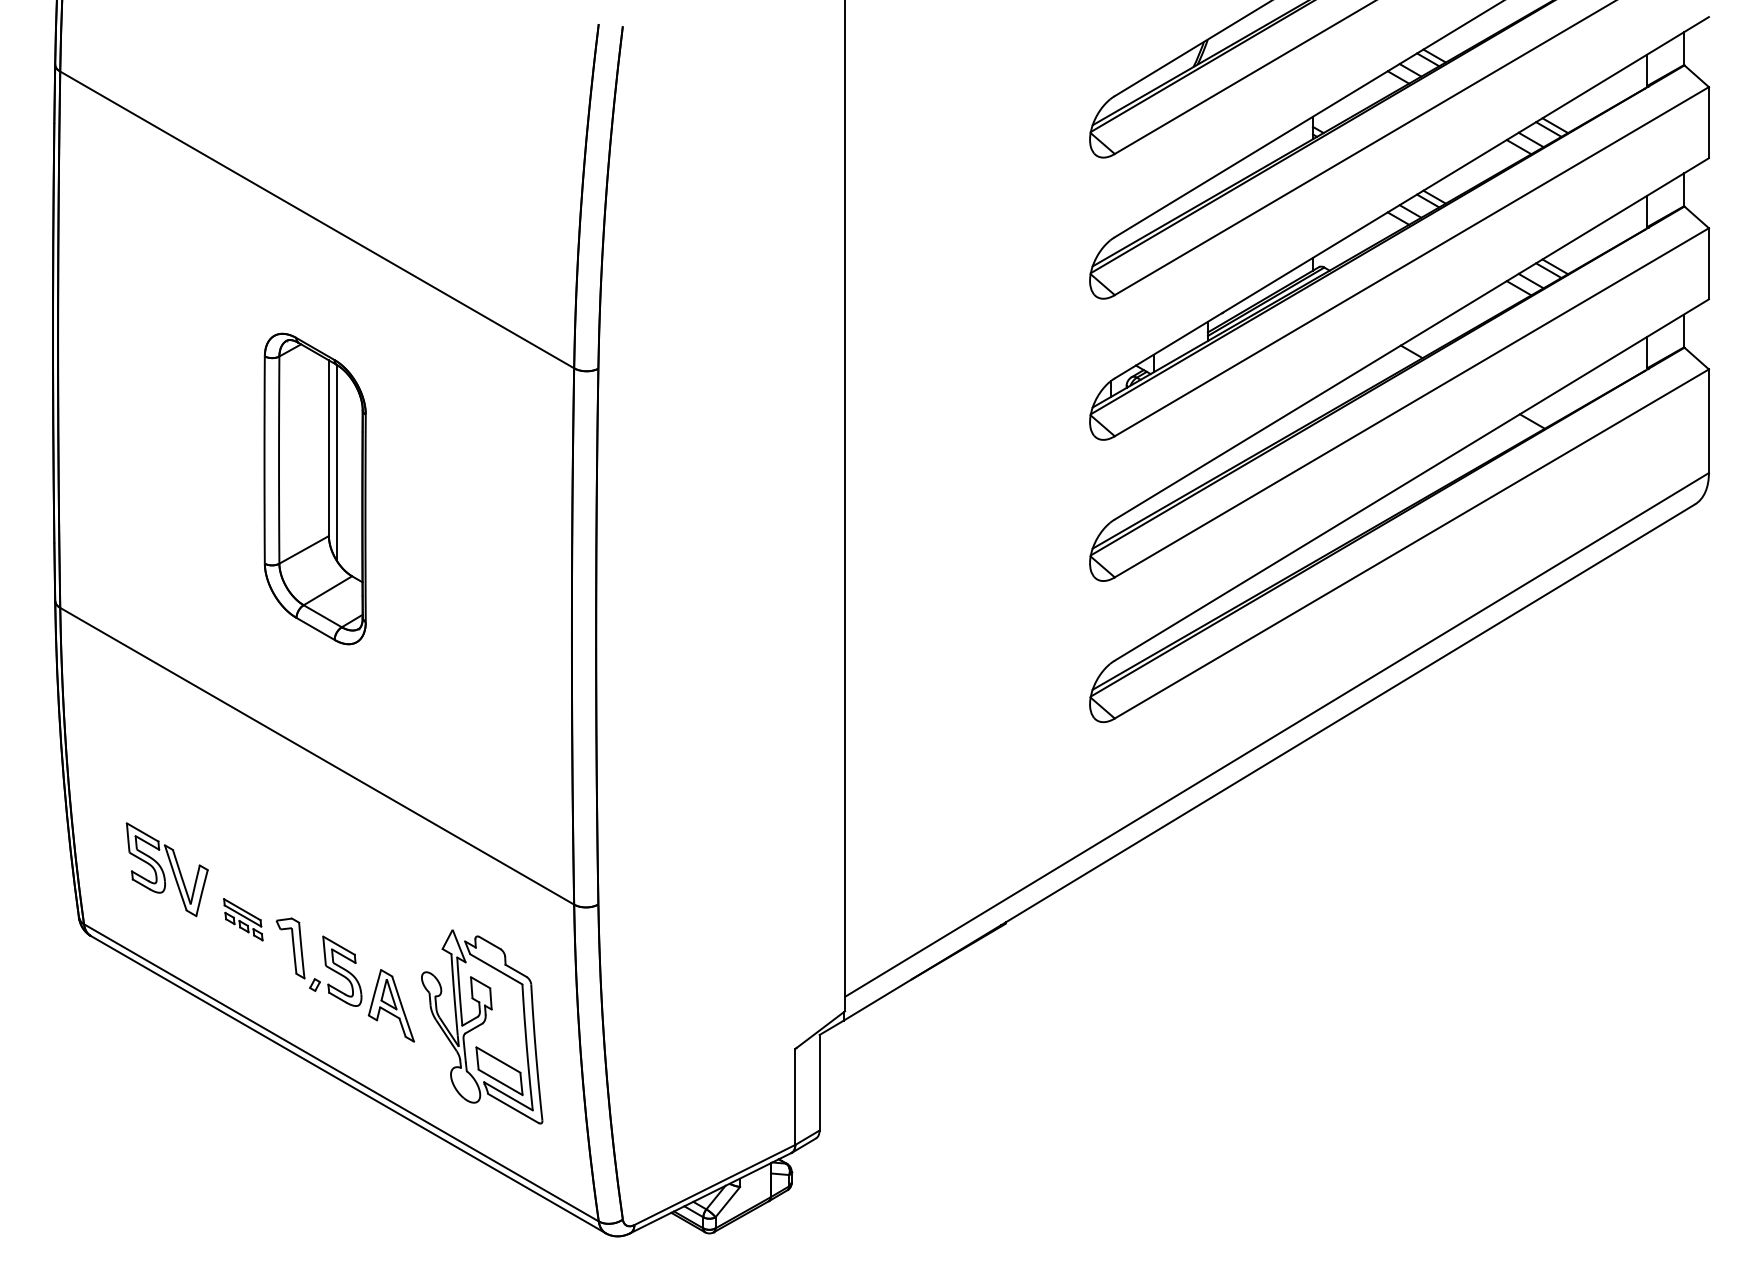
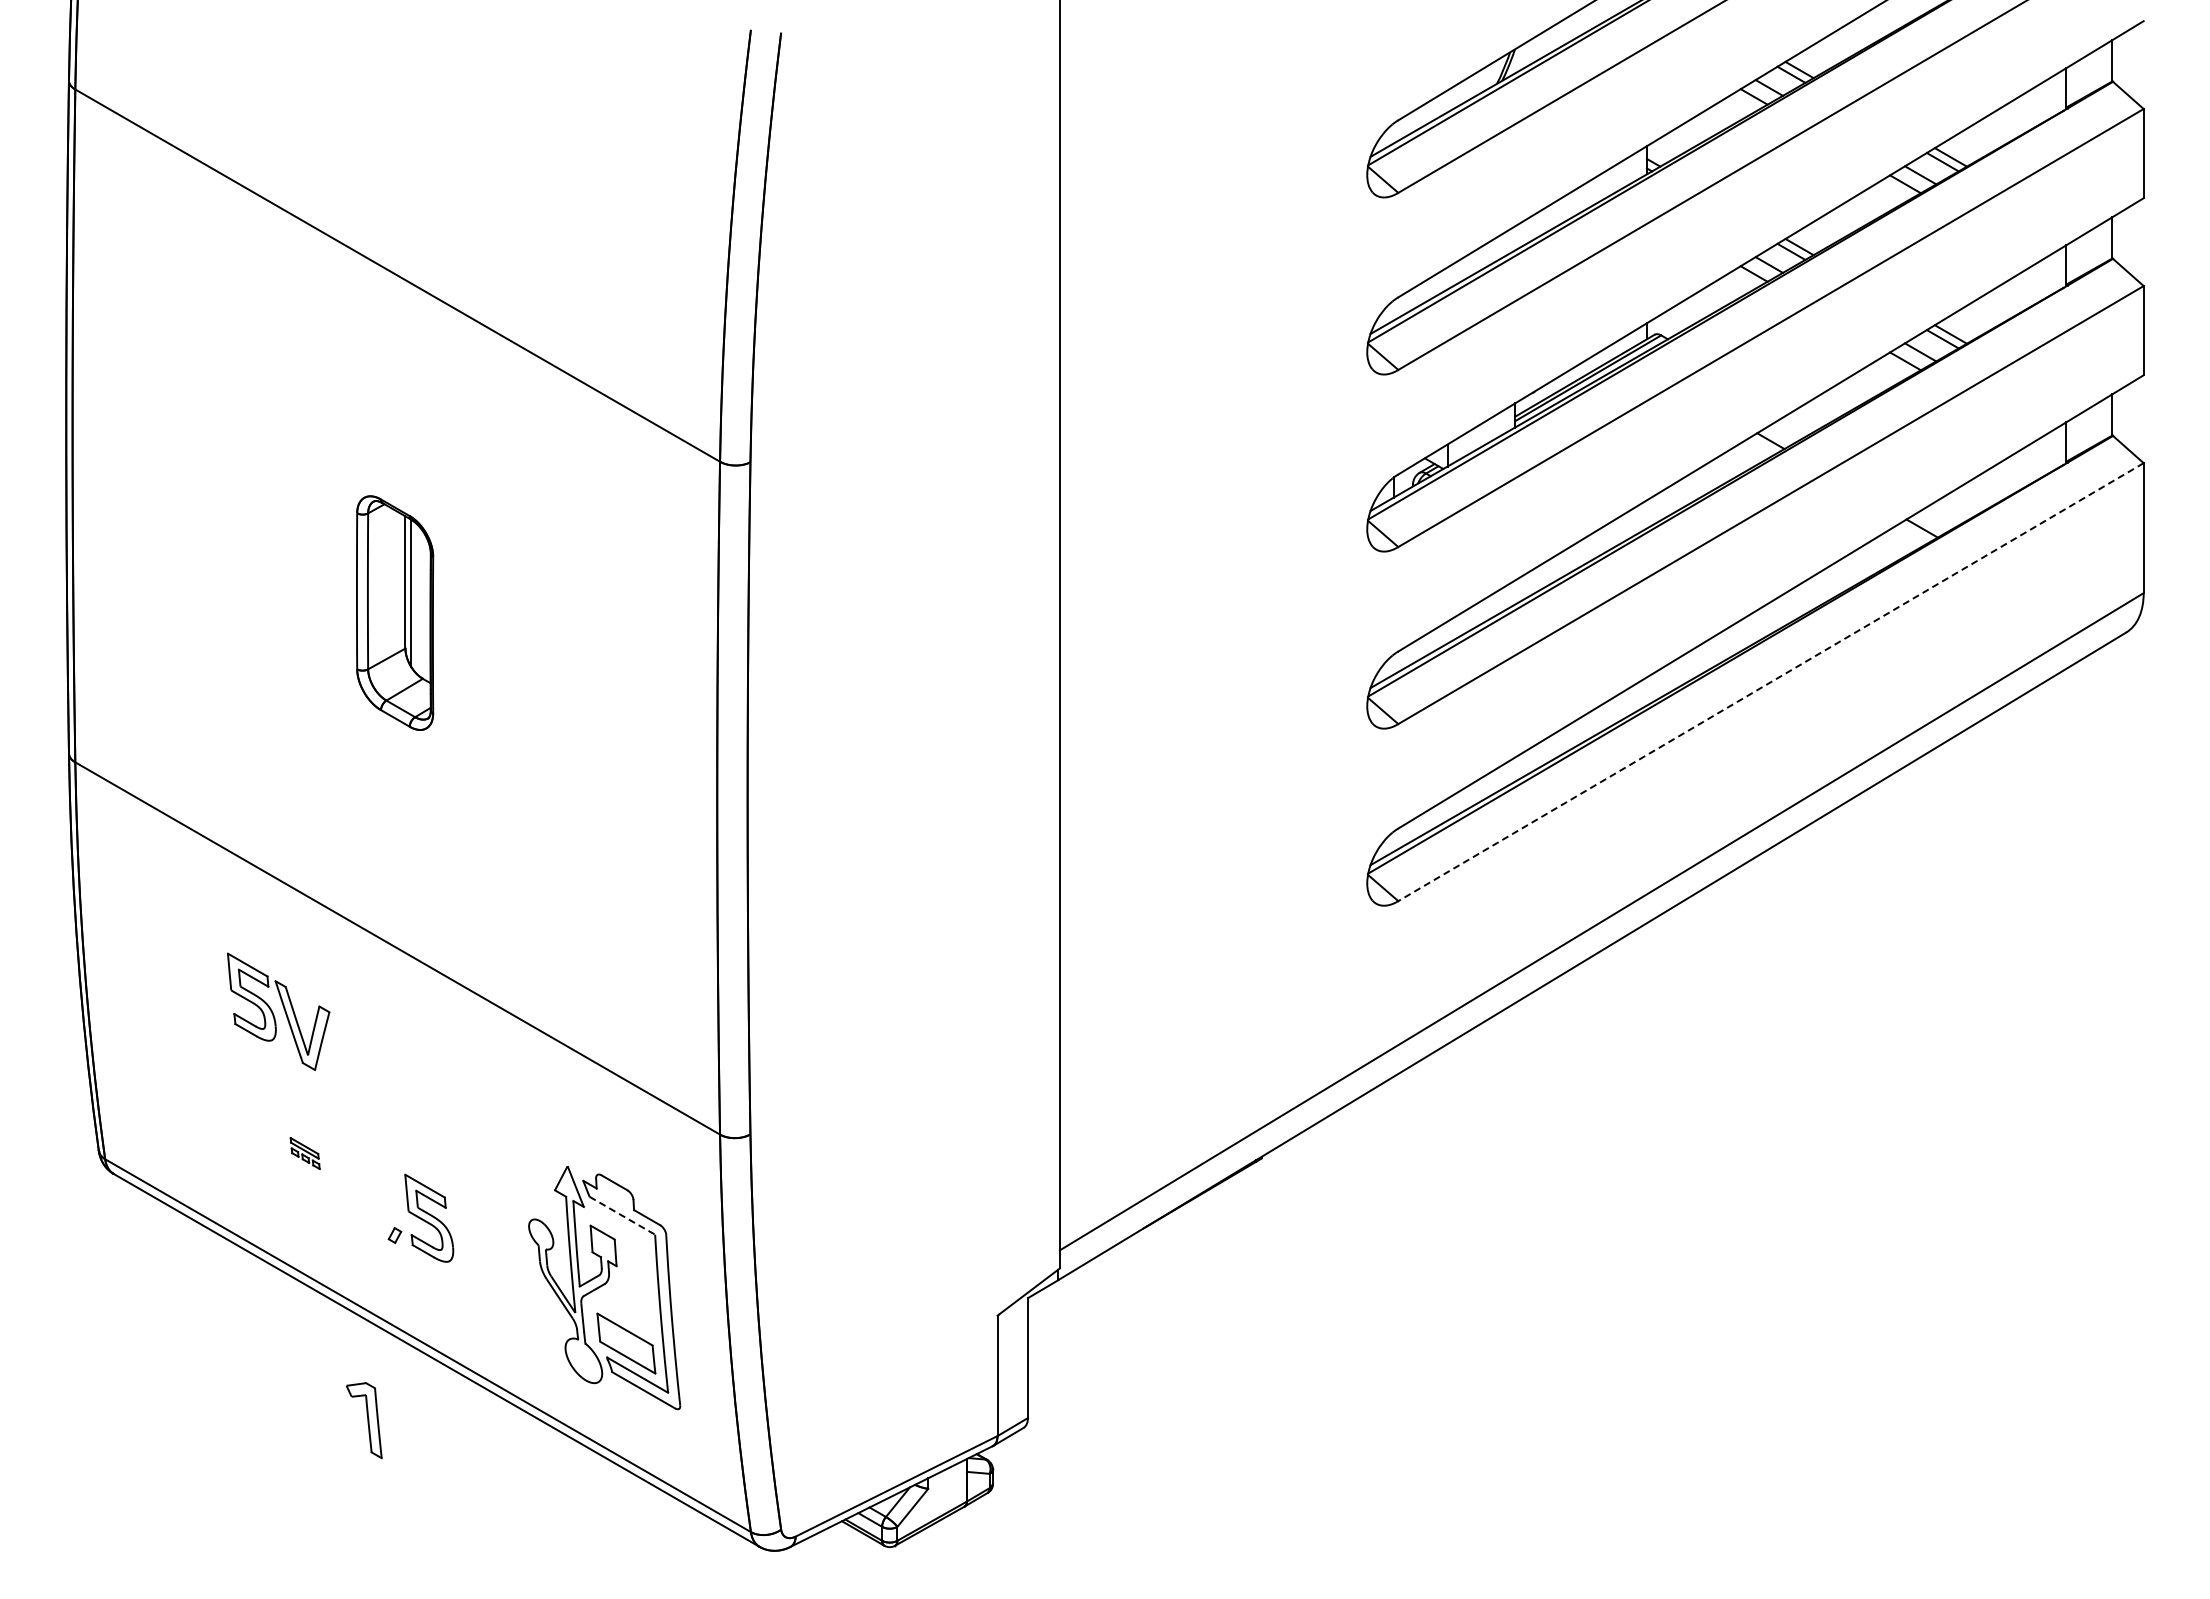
part: (314, 488) -> (394, 612), size x0.6
line: (1411, 544) -> (1770, 682), solid -> dashed
part: (167, 869) -> (278, 1011), moved
part: (243, 919) -> (305, 1153), size x0.6
part: (290, 948) -> (364, 1420), moved
line: (496, 969) -> (622, 1215), solid -> dashed
part: (391, 1005) -> (490, 1261), removed

